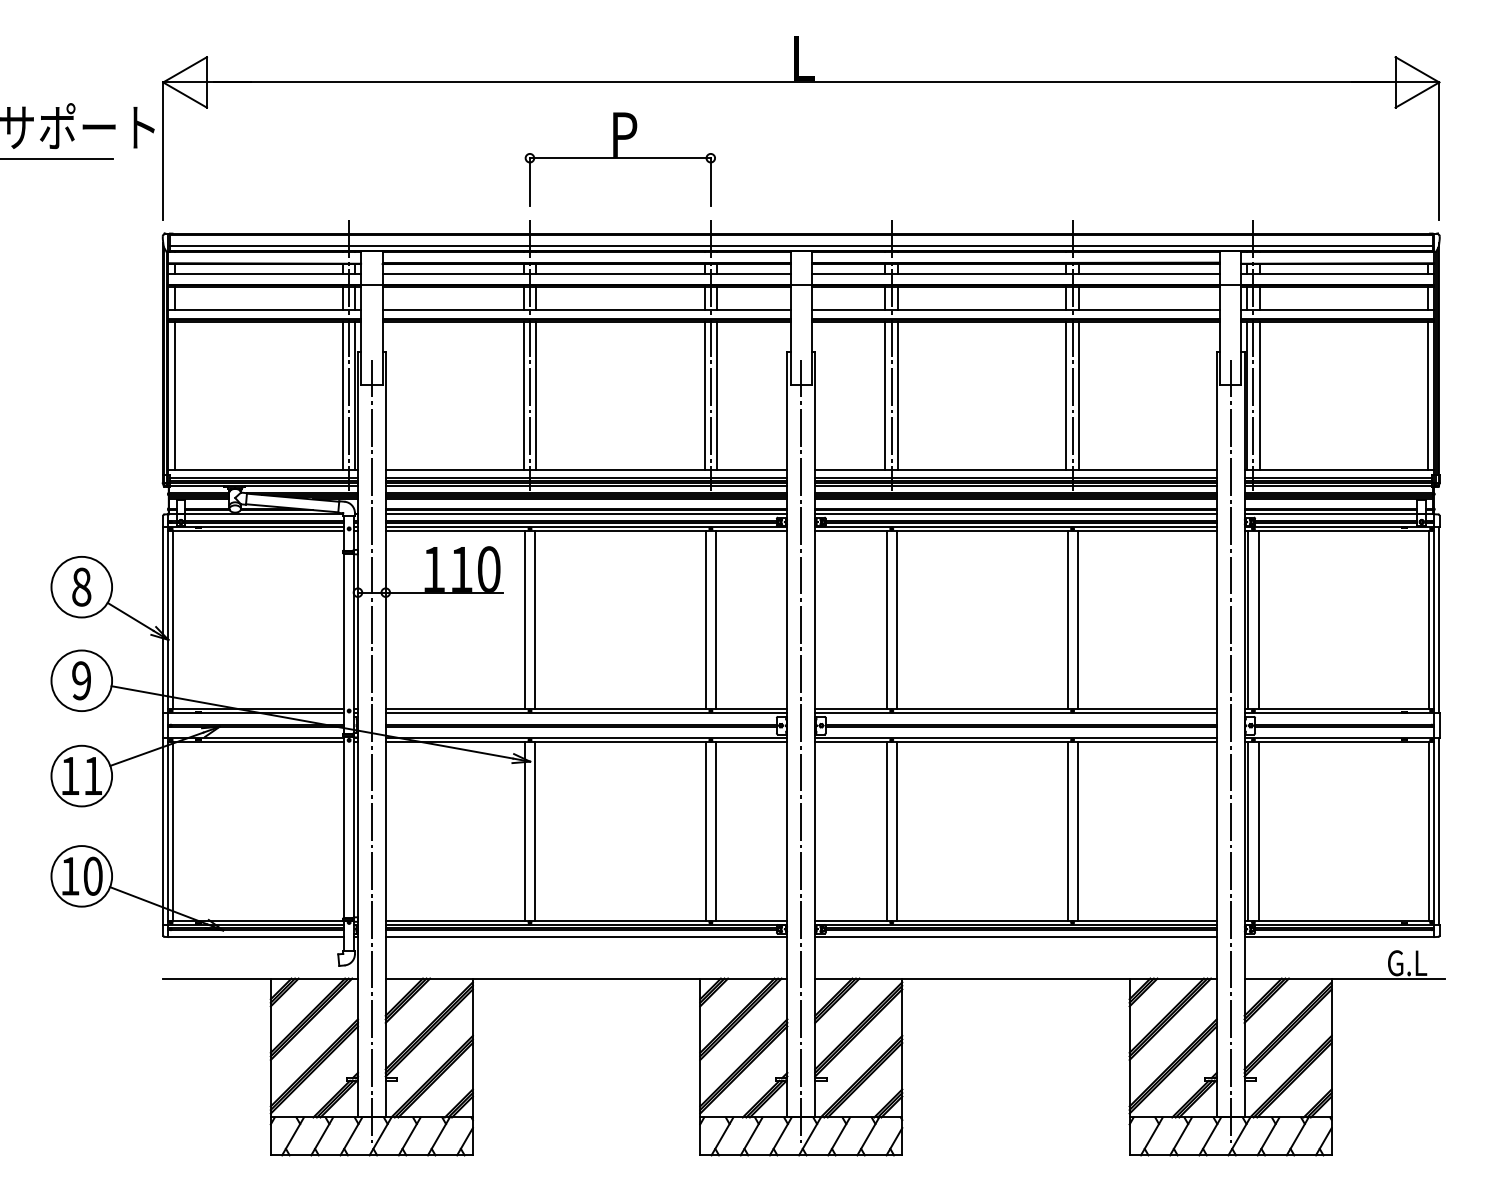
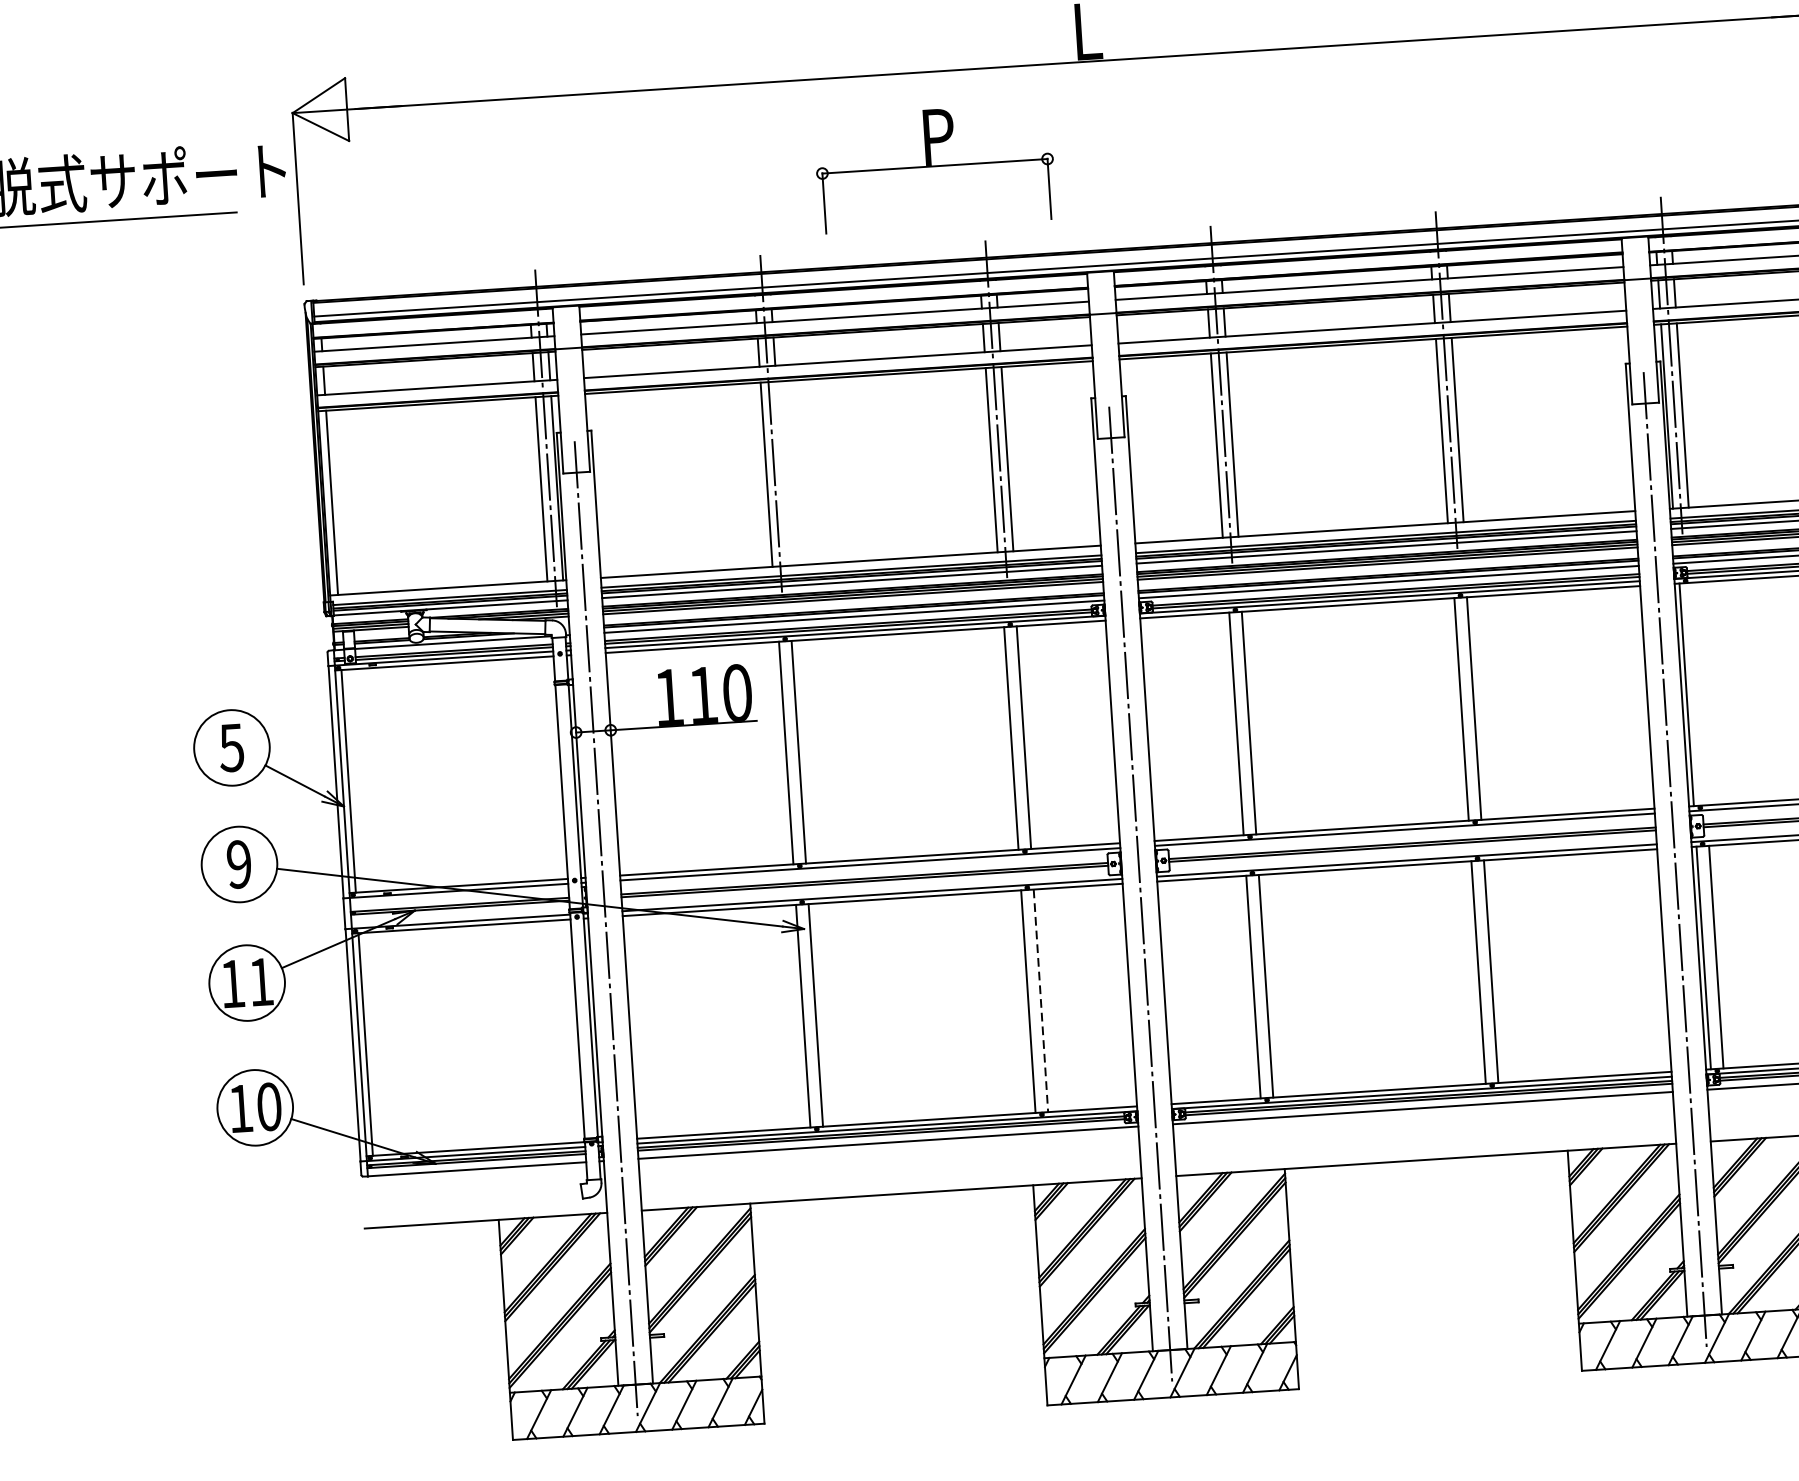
part: (619, 159) -> (934, 167), moved
line: (536, 396) -> (782, 473), removed
text: (81, 586) -> (231, 747), 8 -> 5
line: (1258, 619) -> (1699, 693), removed
line: (715, 831) -> (1040, 1001), solid -> dashed

